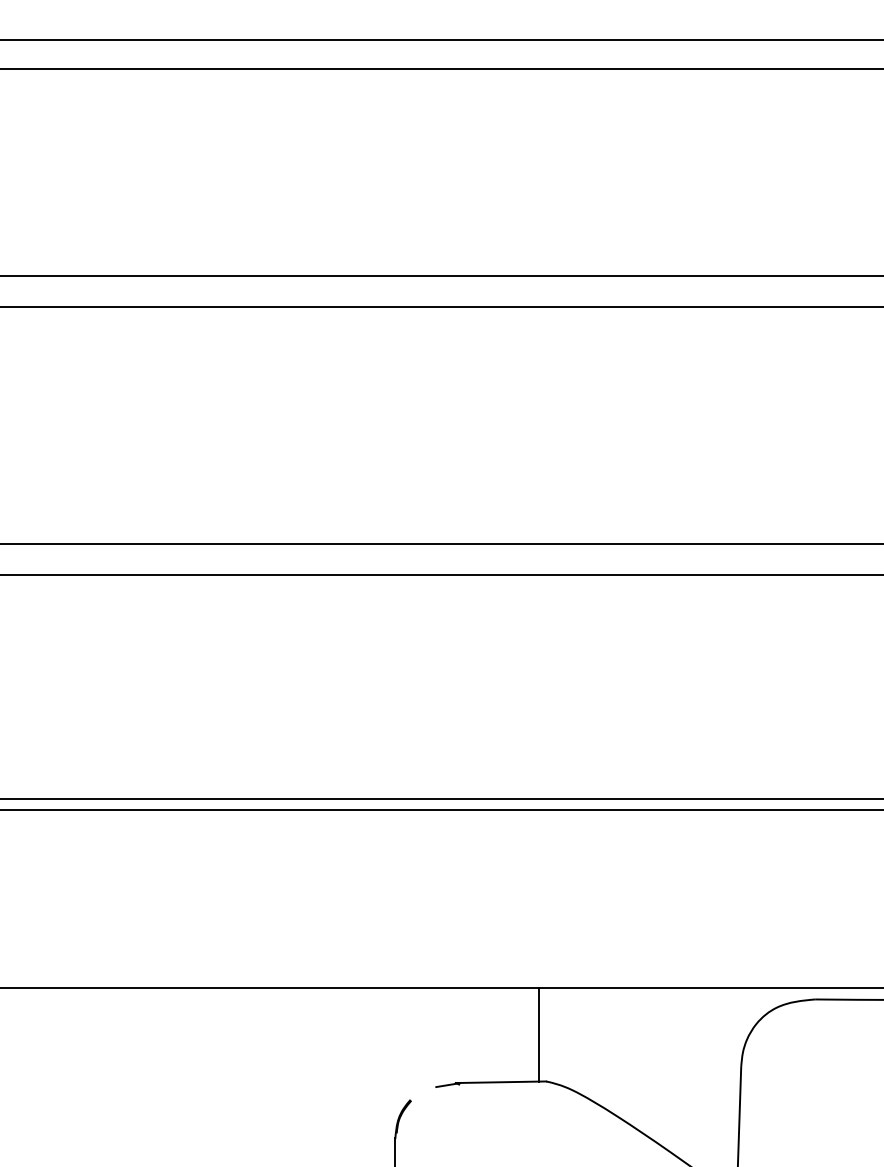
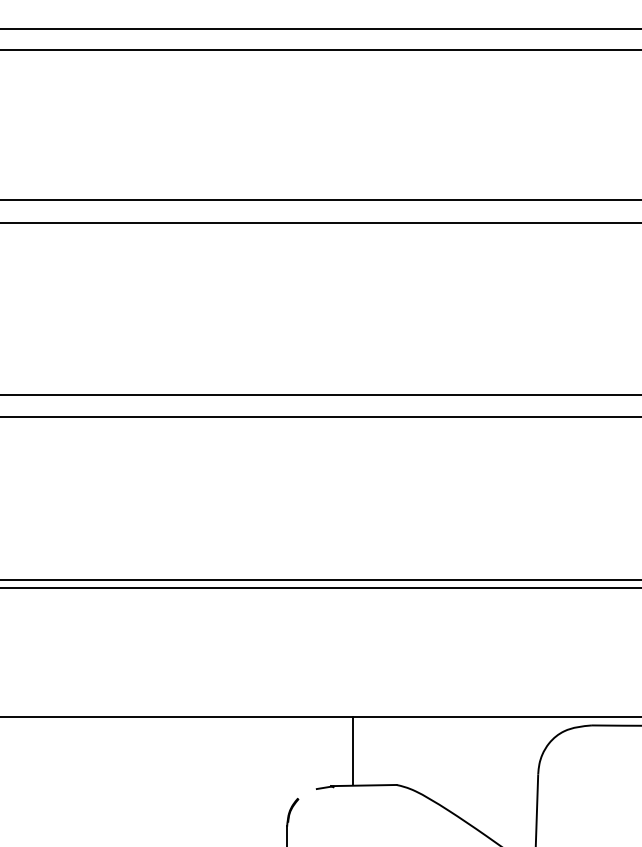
line: (538, 1034) -> (352, 750), moved

